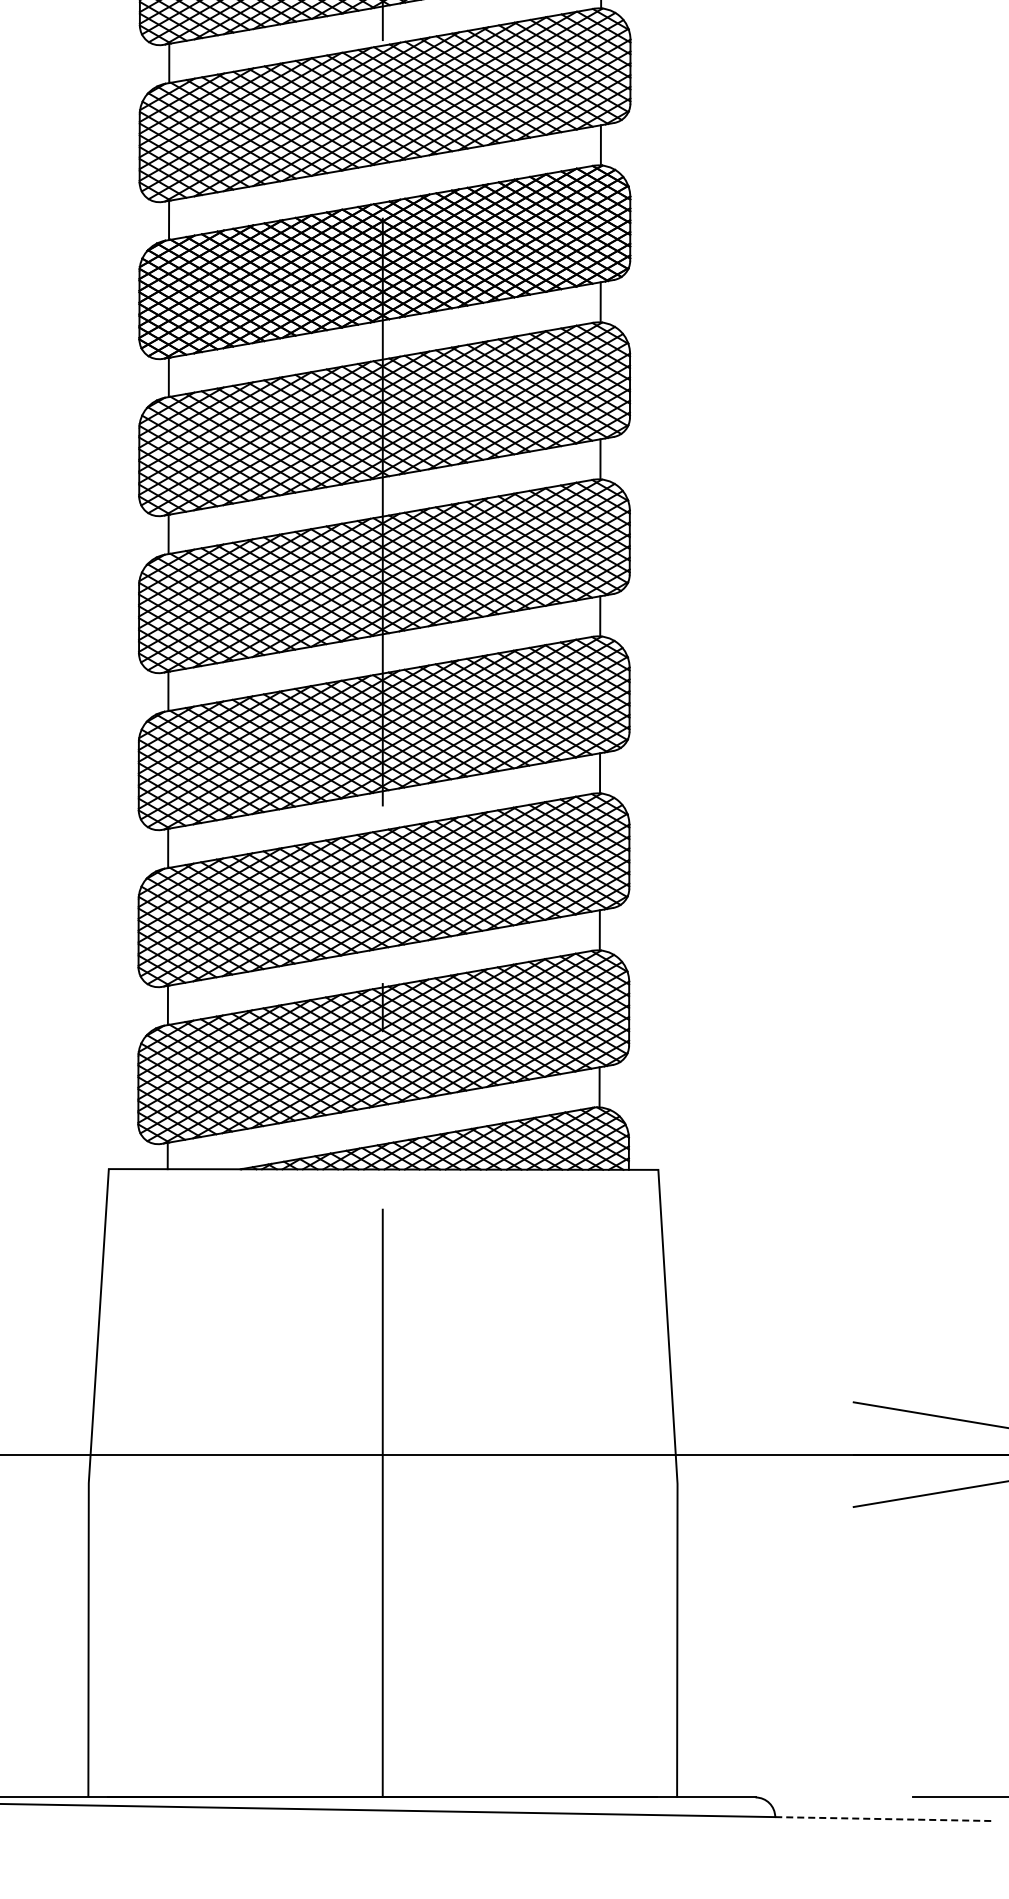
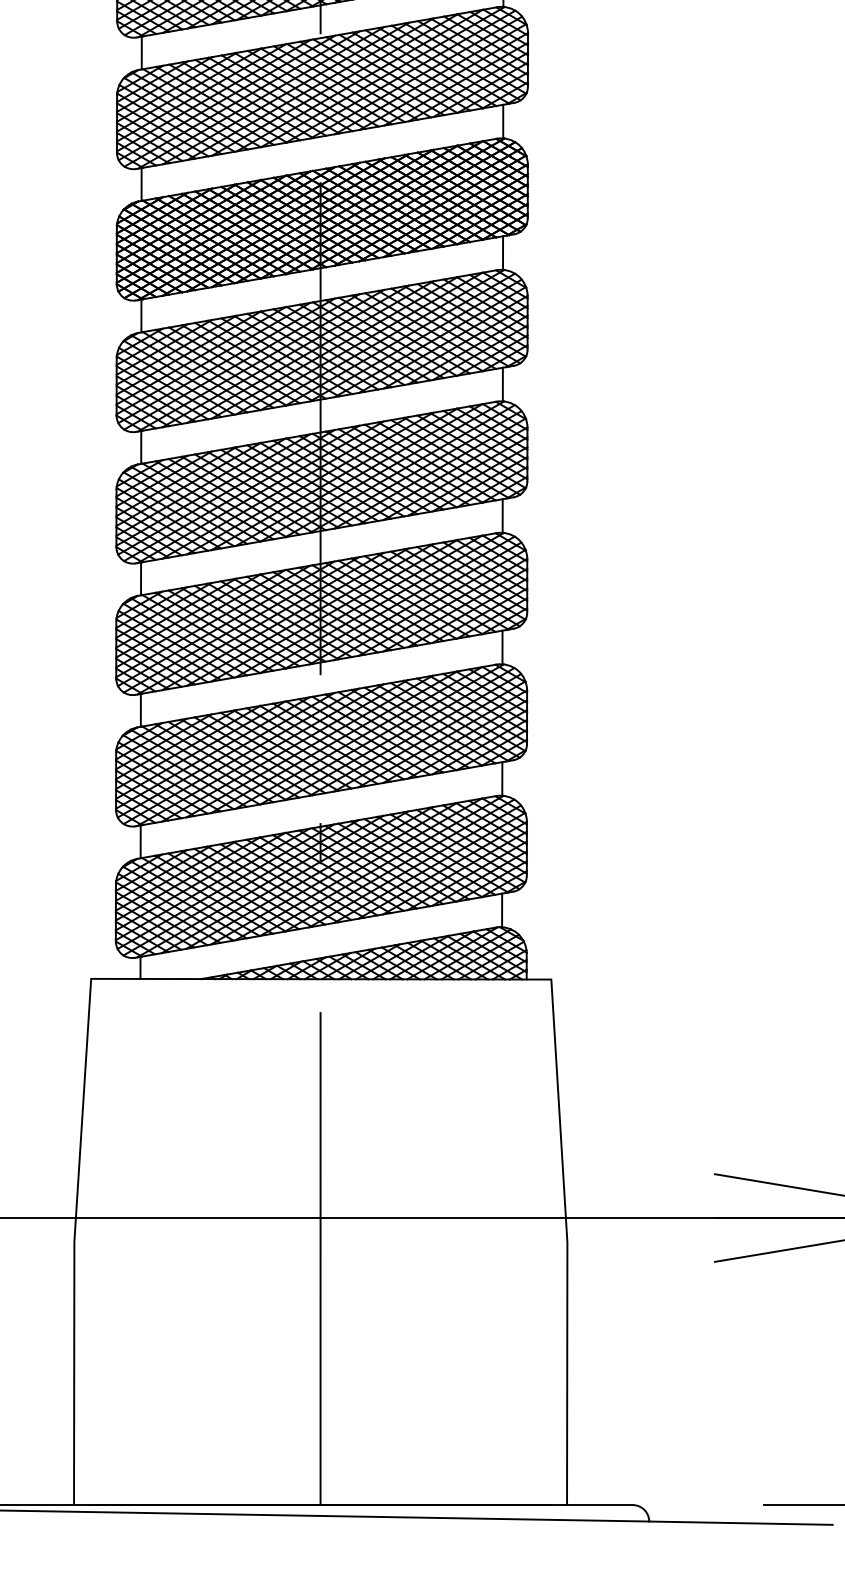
line: (884, 1819) -> (740, 1523), dashed -> solid

